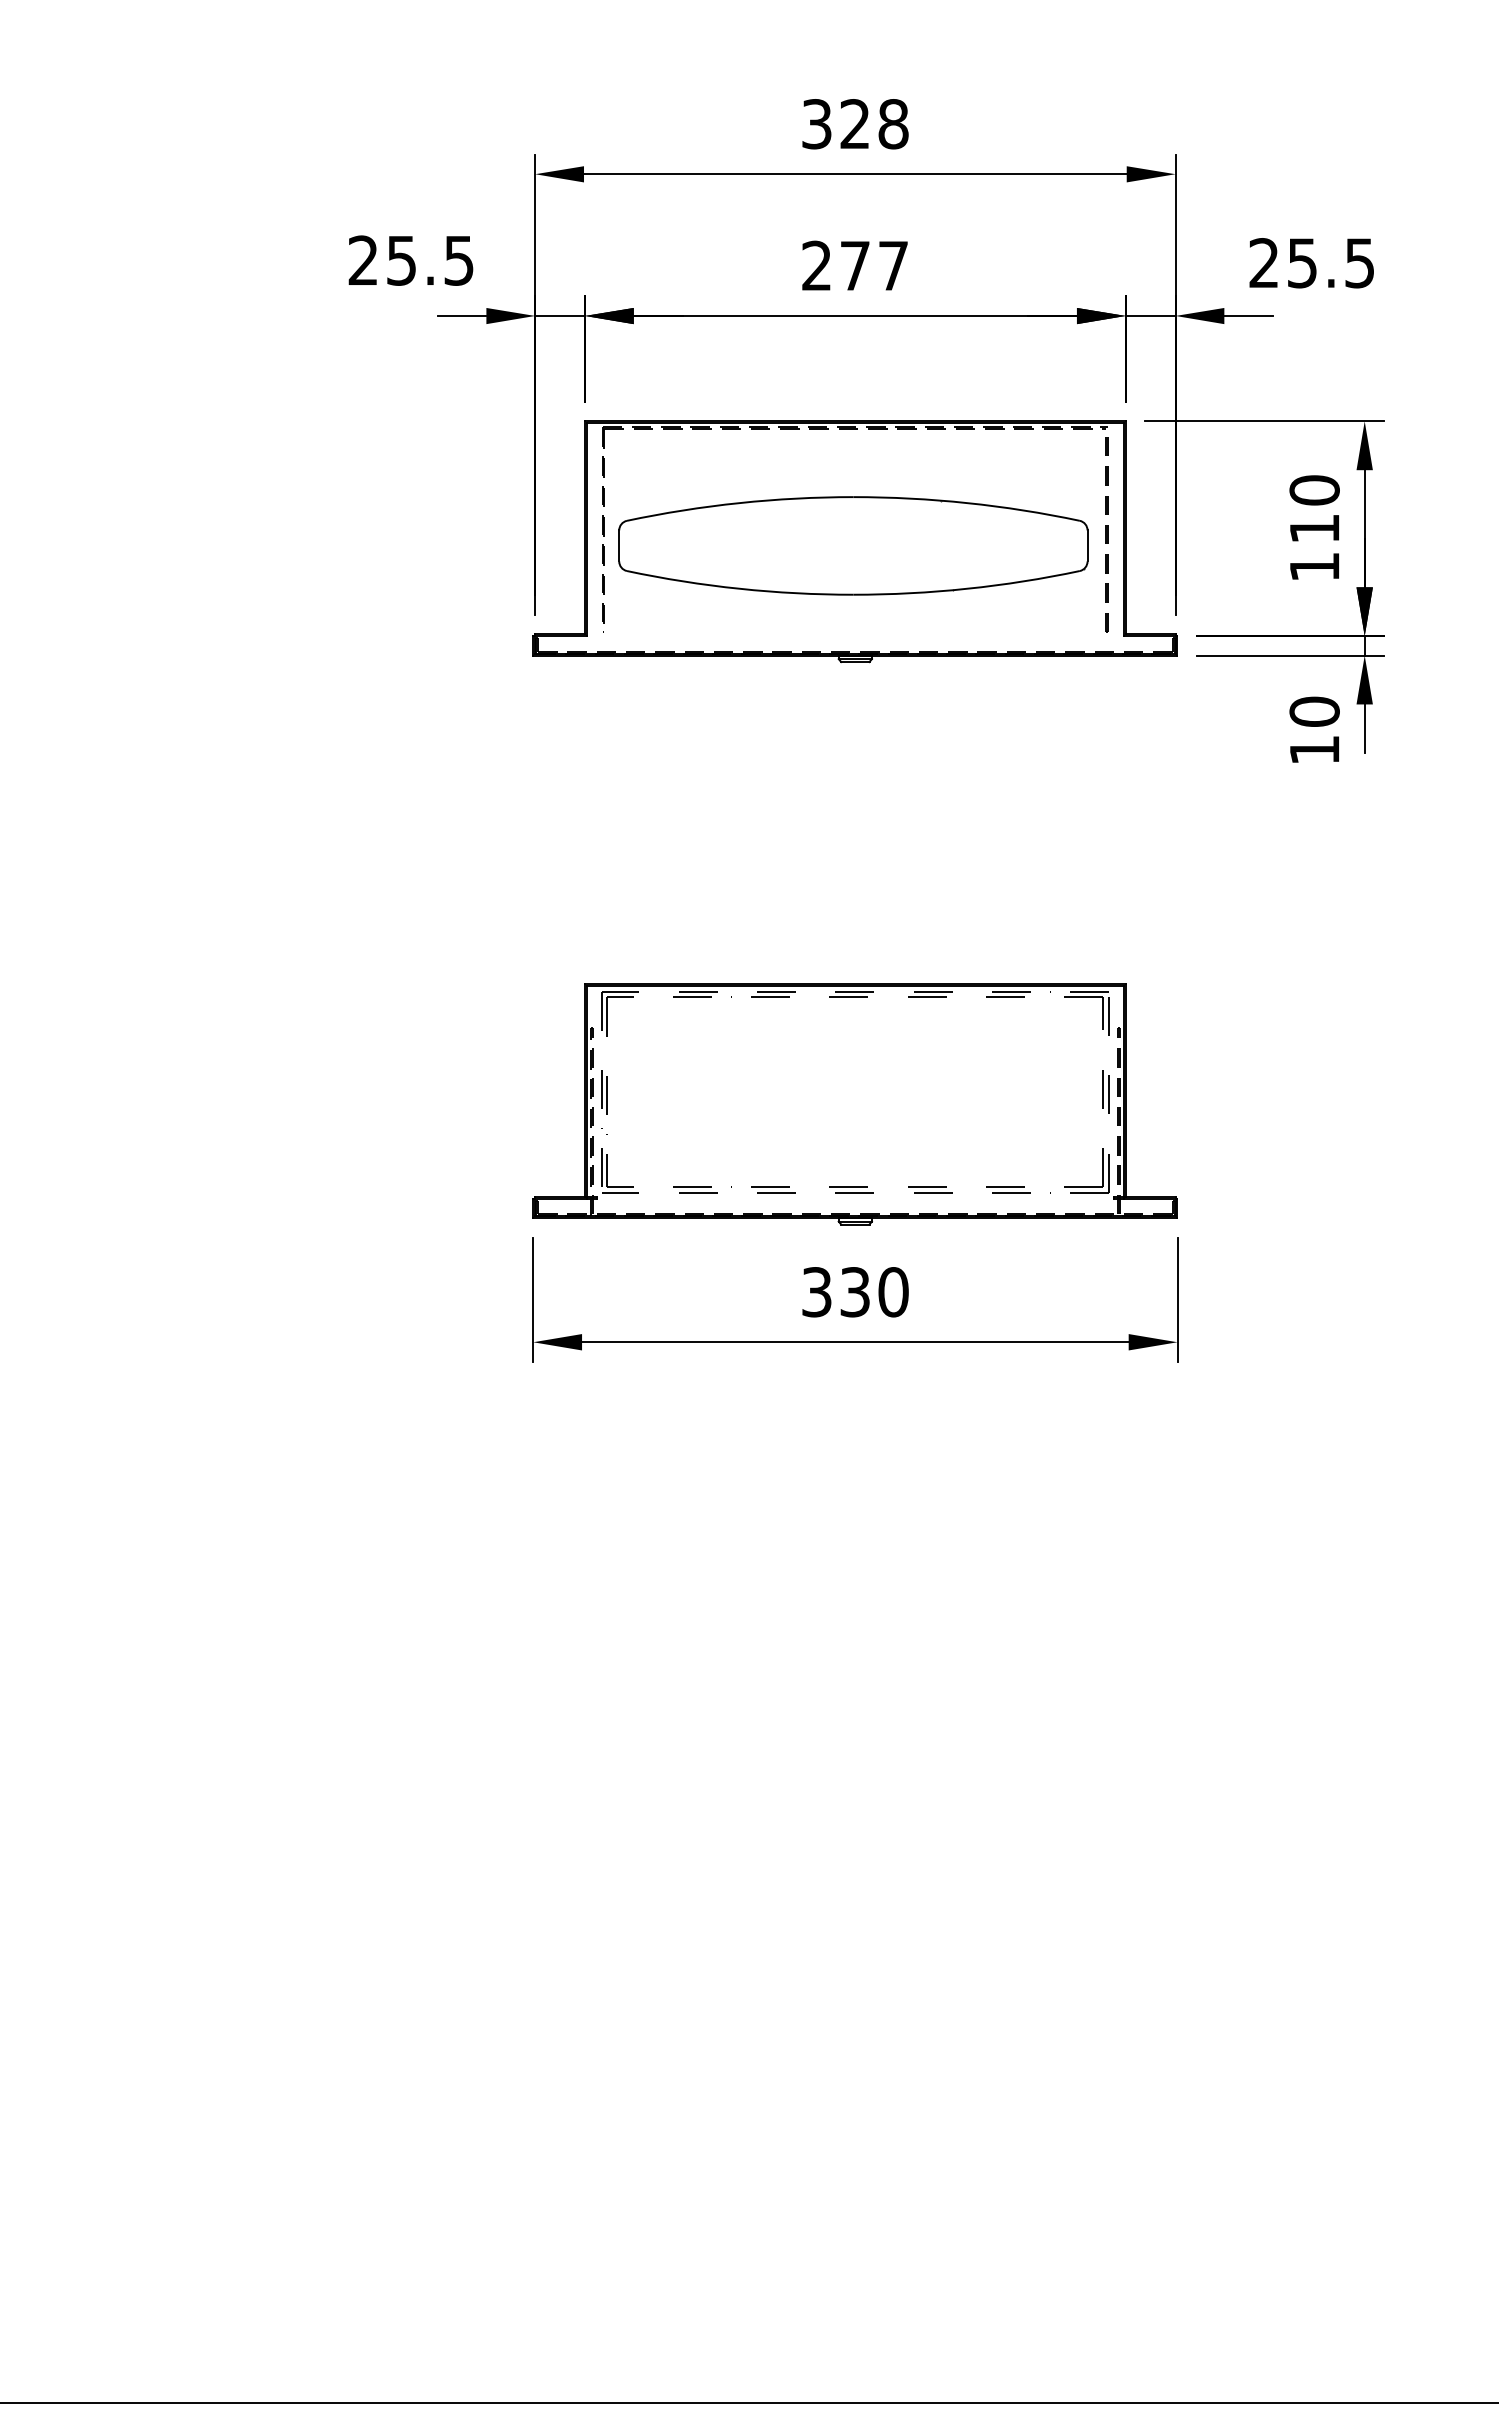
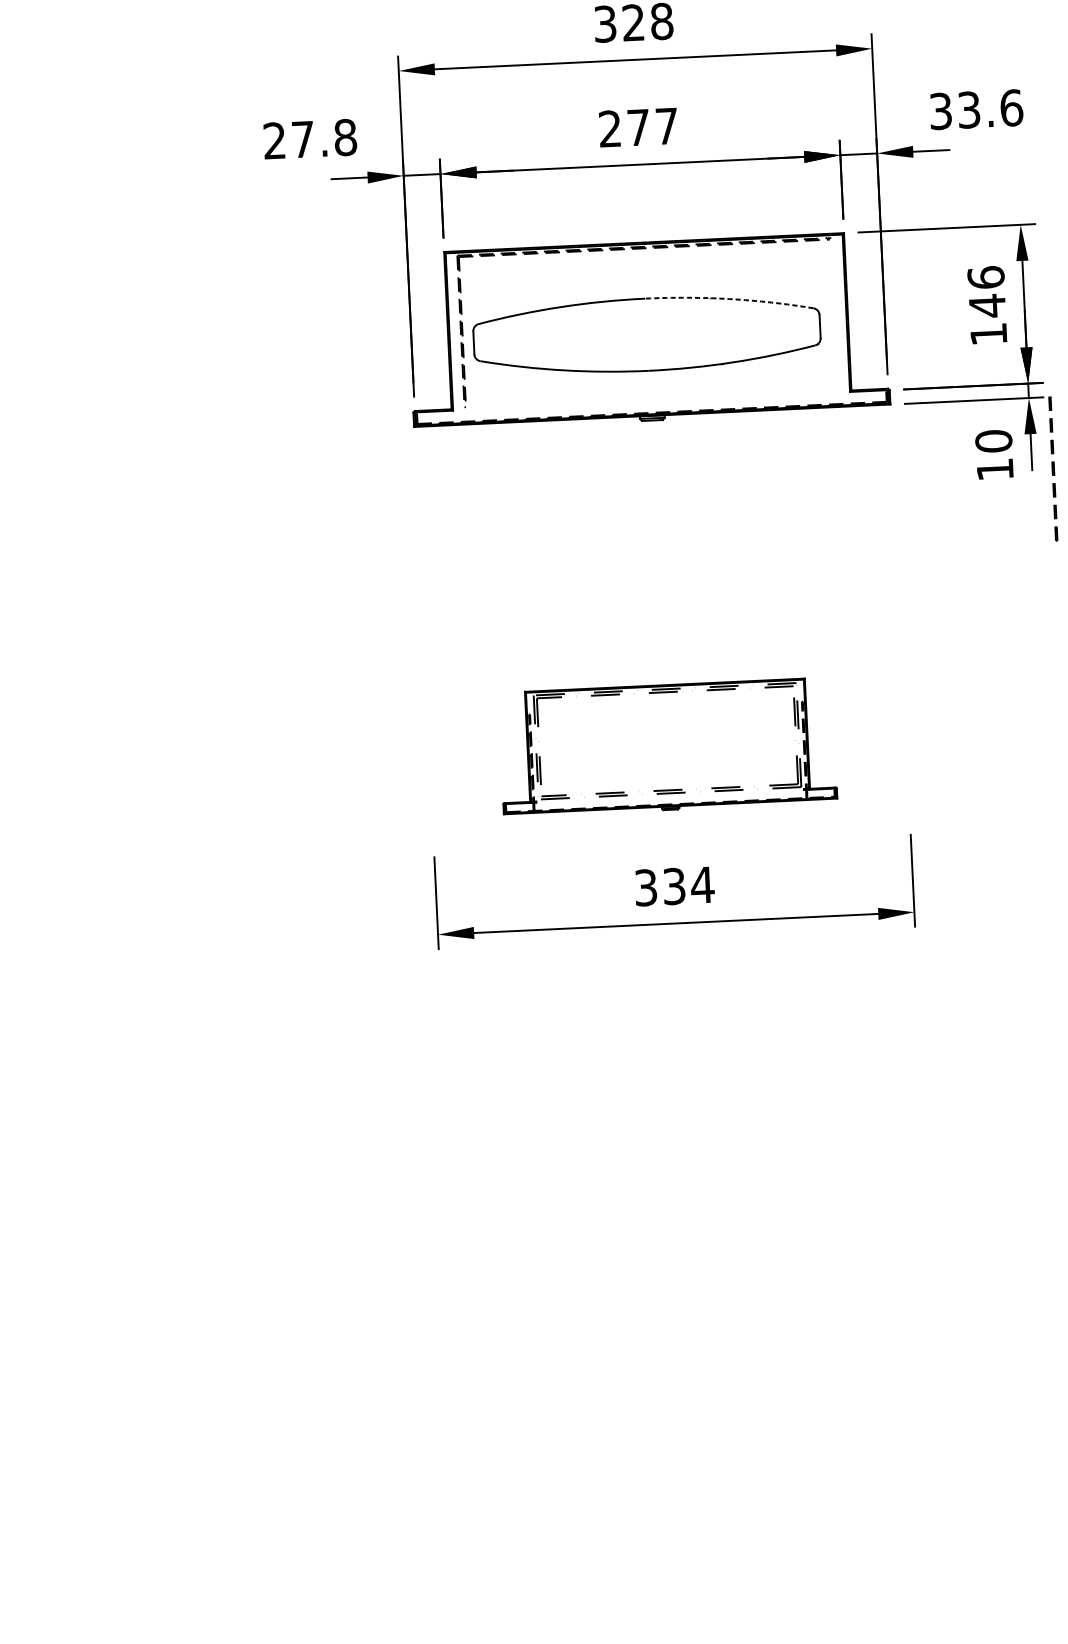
text: (430, 260) -> (324, 138), 25.5 -> 27.8
text: (1312, 263) -> (976, 109), 25.5 -> 33.6
arc: (967, 503) -> (729, 299), solid -> dashed
text: (1314, 509) -> (986, 291), 110 -> 146
line: (1106, 534) -> (1052, 468), moved
part: (854, 1104) -> (667, 747), size x0.7
text: (893, 1292) -> (702, 885), 330 -> 334

